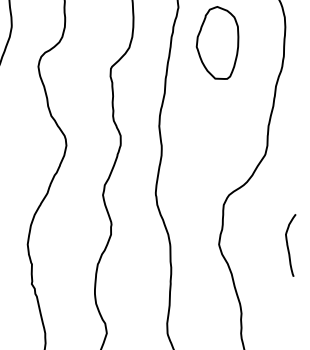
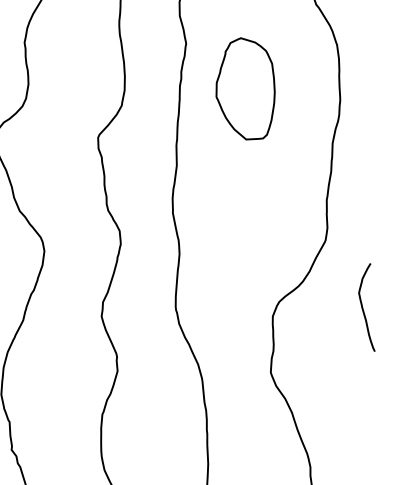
curve: (288, 245) -> (363, 308), moved

